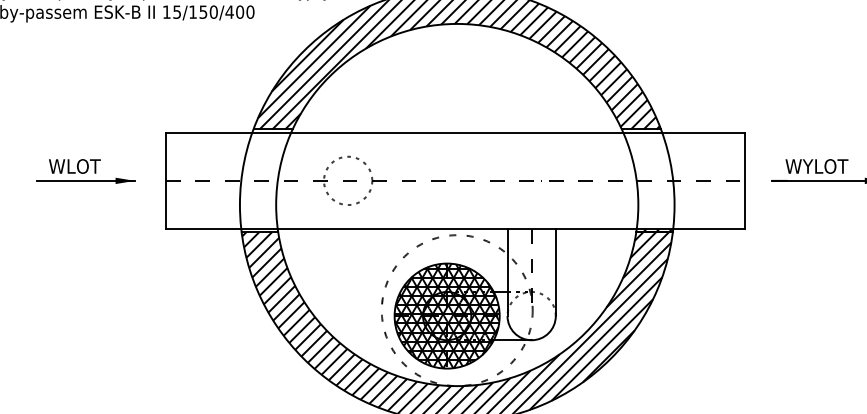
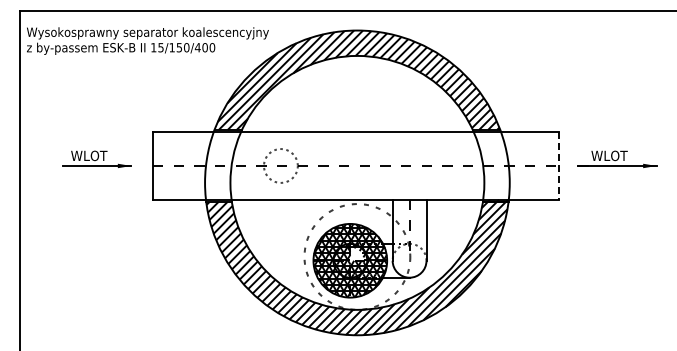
text: (816, 165) -> (609, 155), WYLOT -> WLOT
line: (745, 180) -> (559, 165), solid -> dashed
hatch: (455, 305) -> (356, 253), removed

